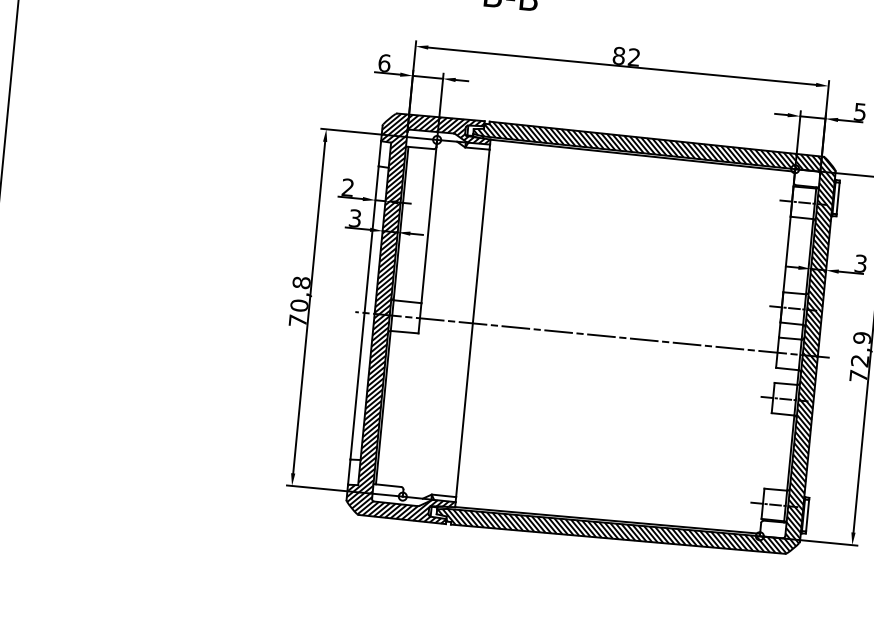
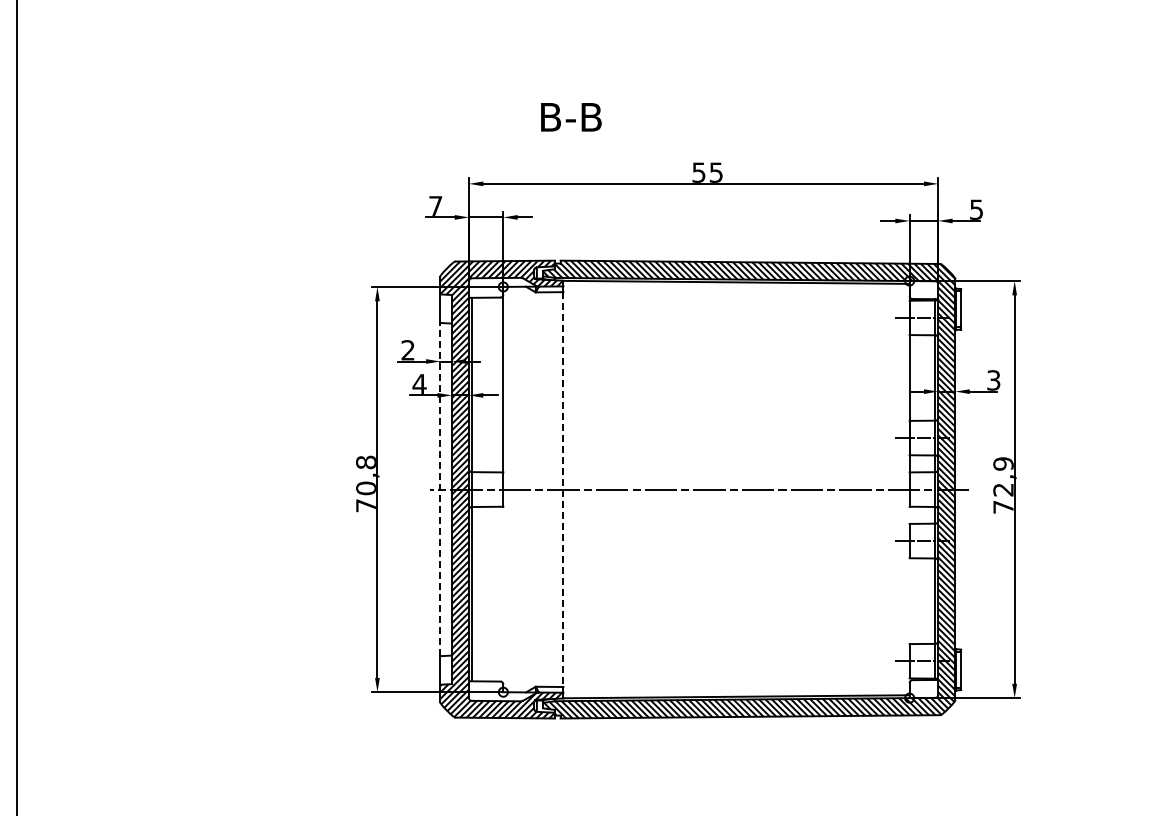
text: (626, 56) -> (707, 172), 82 -> 55
text: (384, 62) -> (435, 205), 6 -> 7
text: (355, 217) -> (419, 383), 3 -> 4
line: (364, 312) -> (440, 489), solid -> dashed
line: (472, 324) -> (563, 490), solid -> dashed

